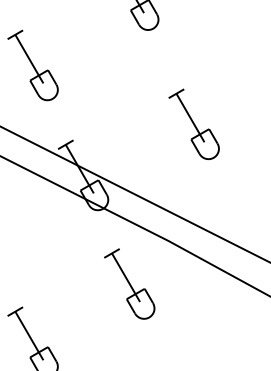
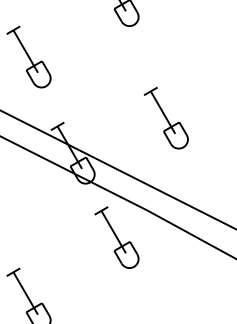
part: (193, 123) -> (165, 117), moved
part: (129, 283) -> (116, 237), moved

